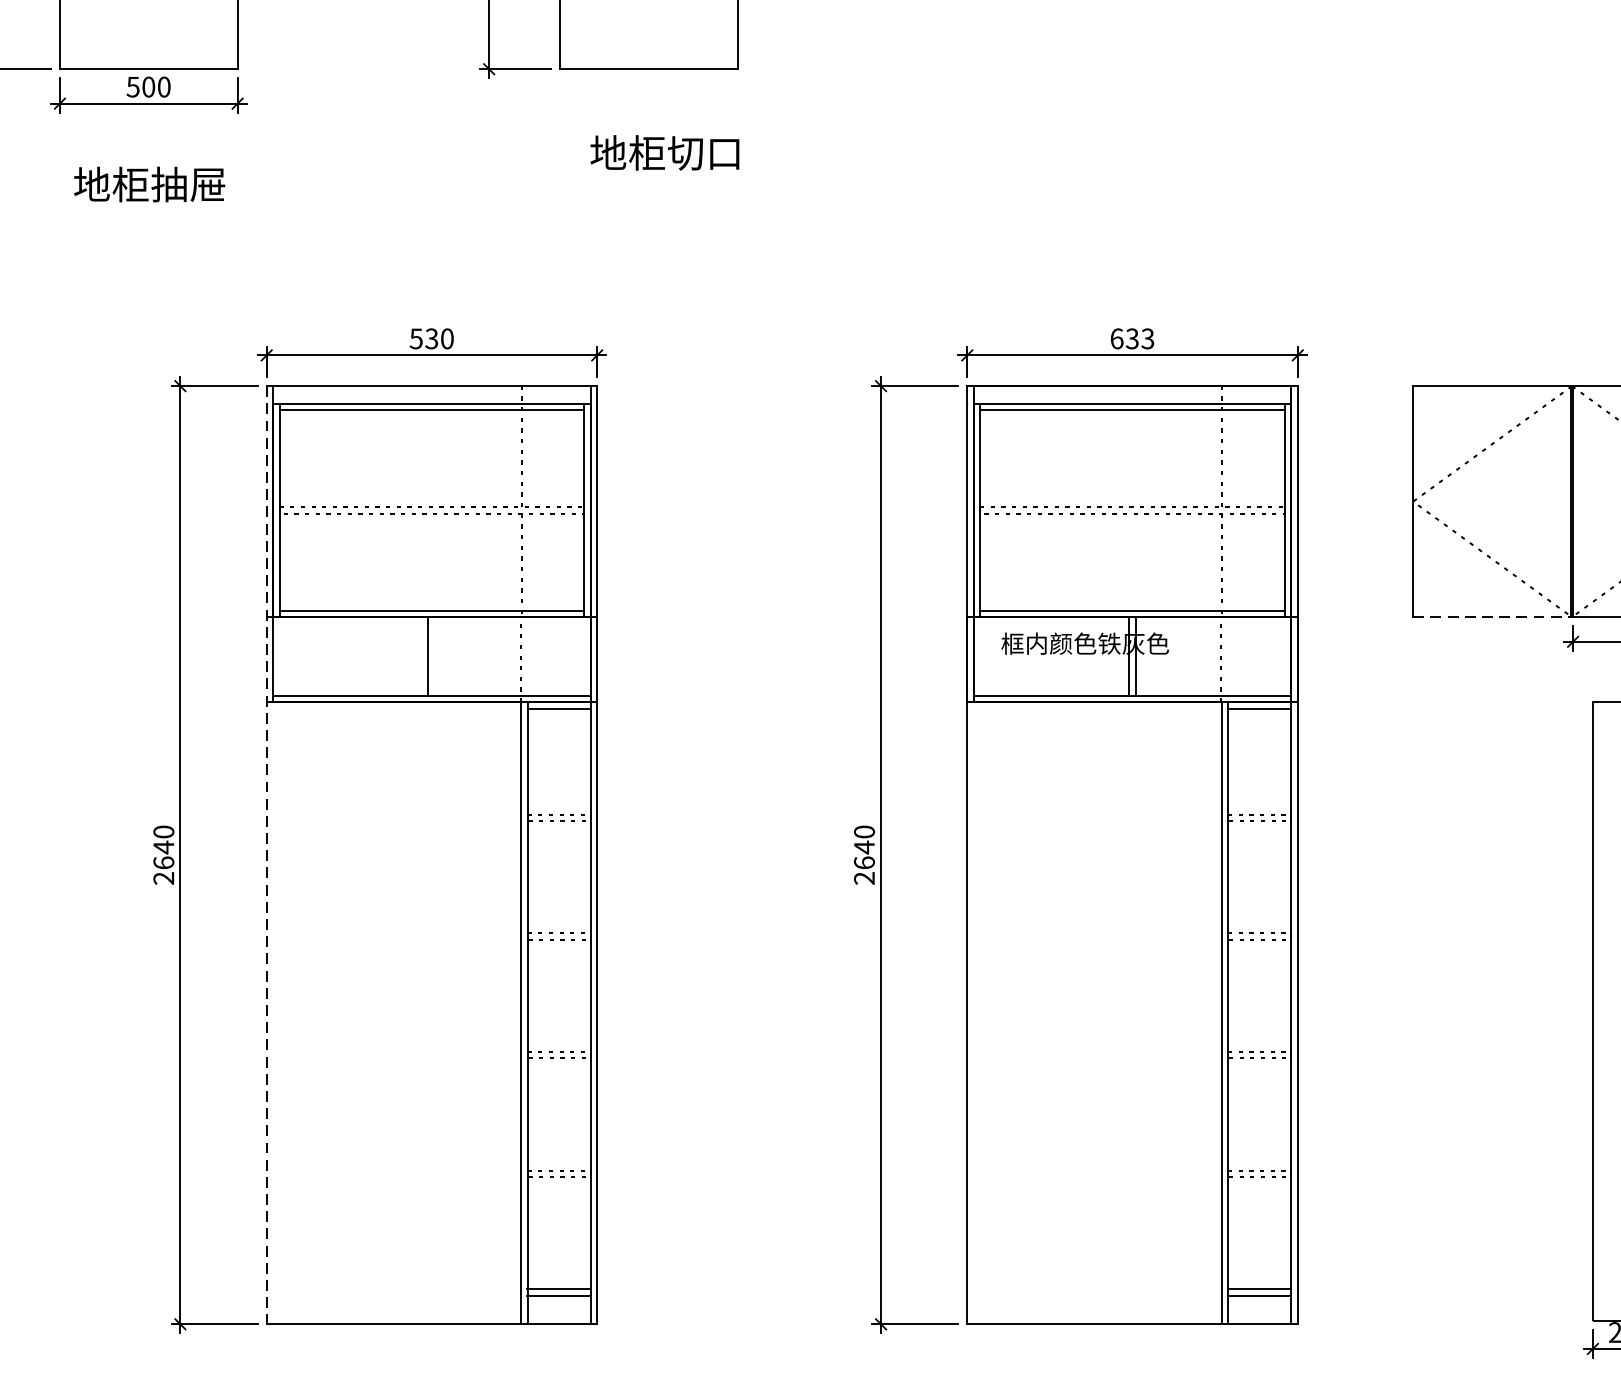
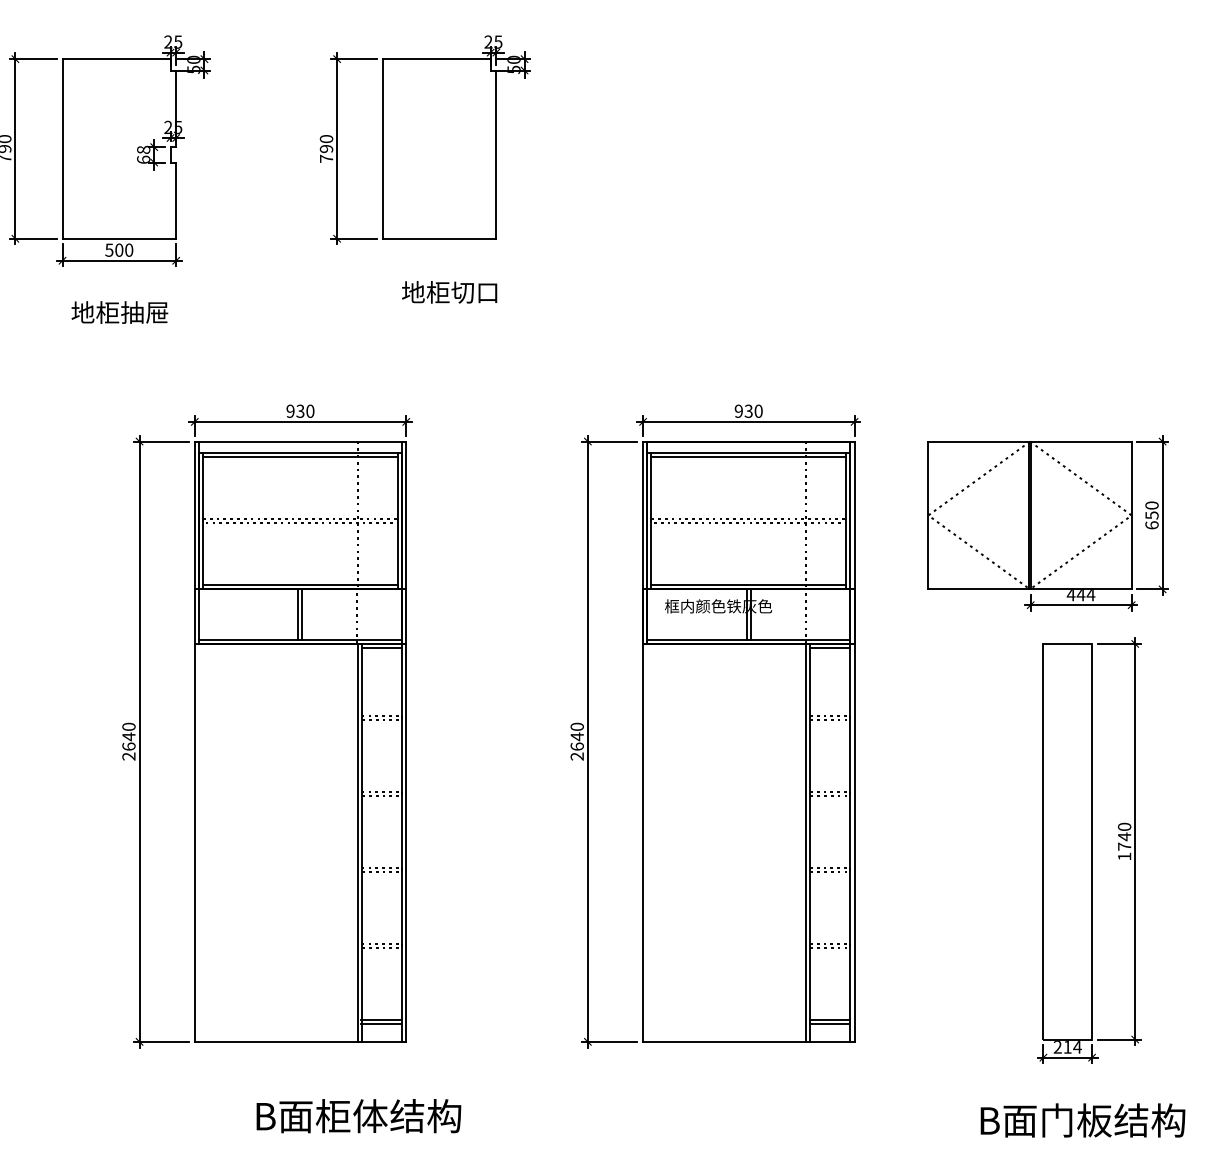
text: (416, 337) -> (290, 410), 530 -> 930
text: (1132, 337) -> (748, 410), 633 -> 930
line: (1493, 617) -> (979, 589), dashed -> solid
line: (435, 656) -> (302, 614), added
line: (266, 856) -> (194, 742), dashed -> solid

